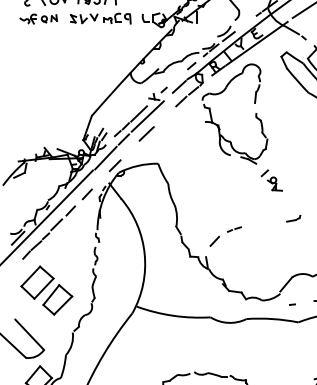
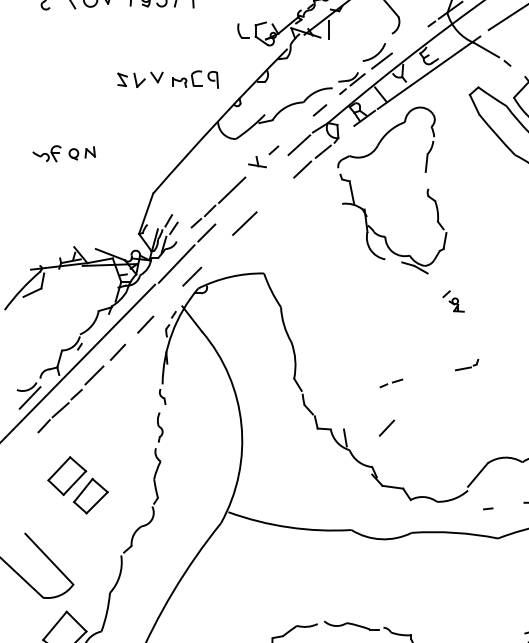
part: (38, 18) -> (64, 152), moved
part: (100, 18) -> (167, 79), moved
line: (147, 116) -> (246, 194), removed
part: (271, 180) -> (453, 301), size x0.6
part: (293, 218) -> (466, 364), moved
line: (214, 240) -> (386, 426), moved
part: (46, 290) -> (77, 485), size x0.7

